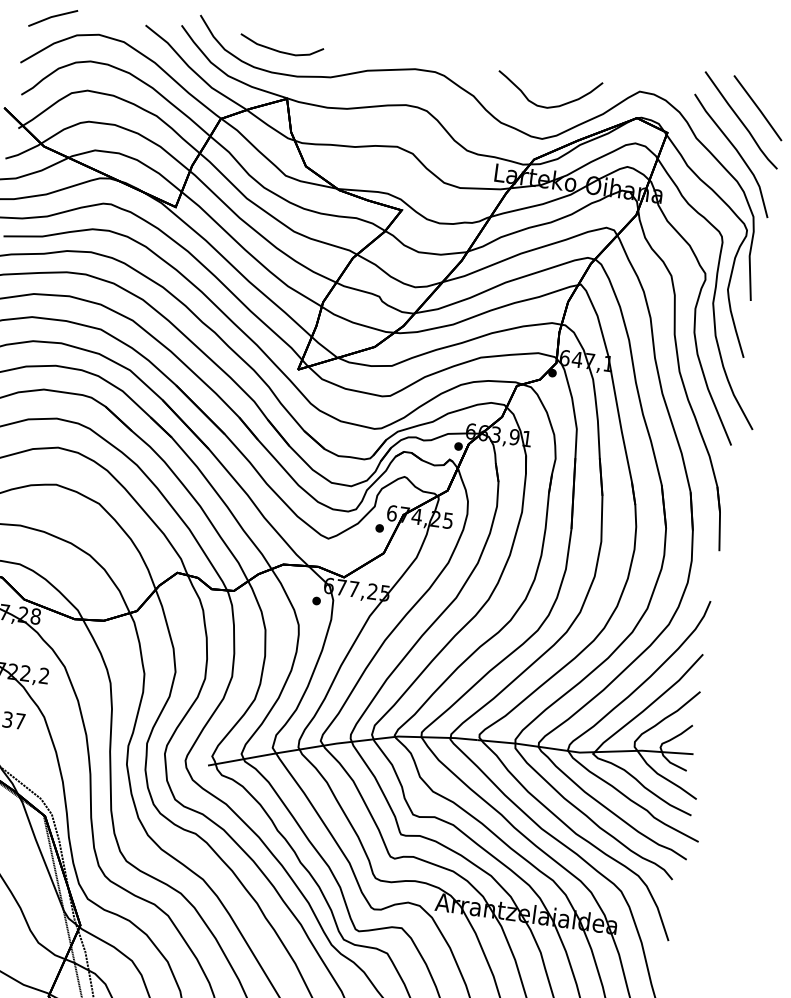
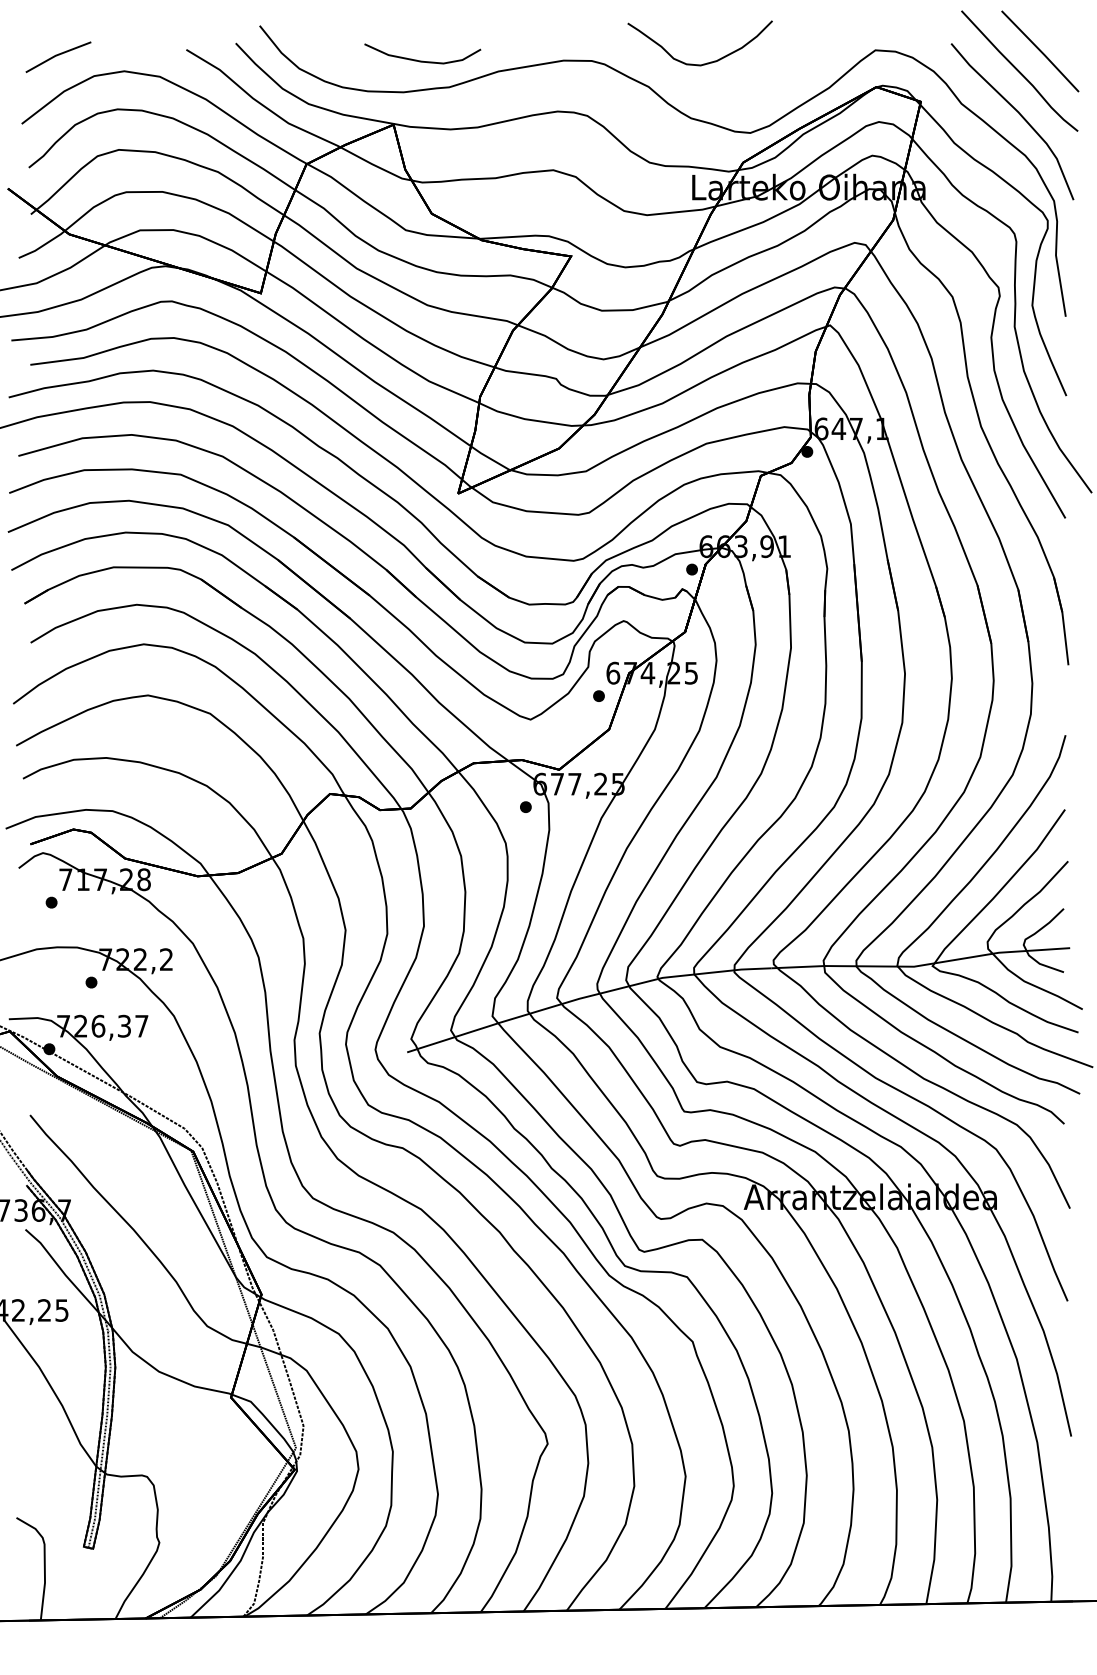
curve: (280, 51) -> (422, 60), moved
curve: (549, 106) -> (703, 63), moved

